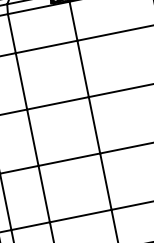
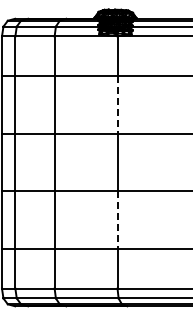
line: (83, 69) -> (117, 105), solid -> dashed
line: (105, 182) -> (117, 220), solid -> dashed

